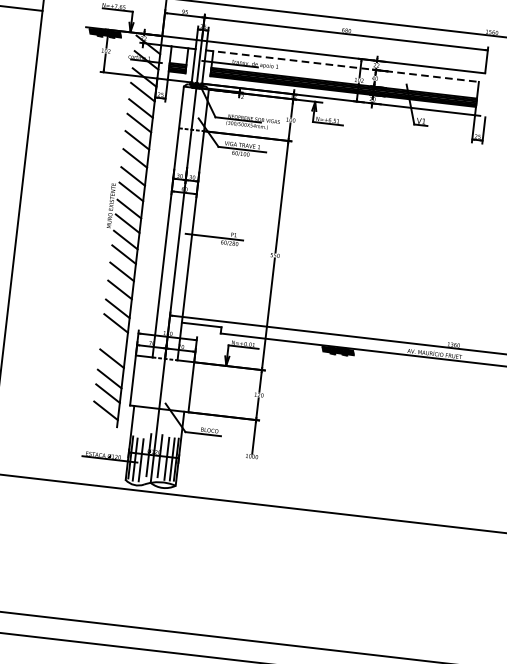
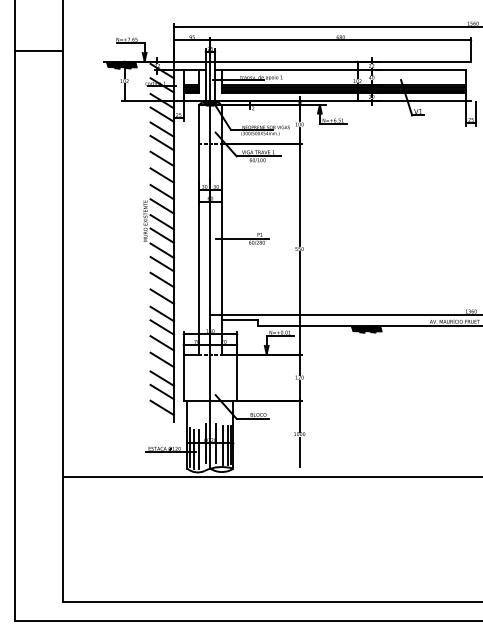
line: (342, 66) -> (340, 70), dashed -> solid
line: (114, 340) -> (162, 343), added
line: (249, 475) -> (299, 451), added

